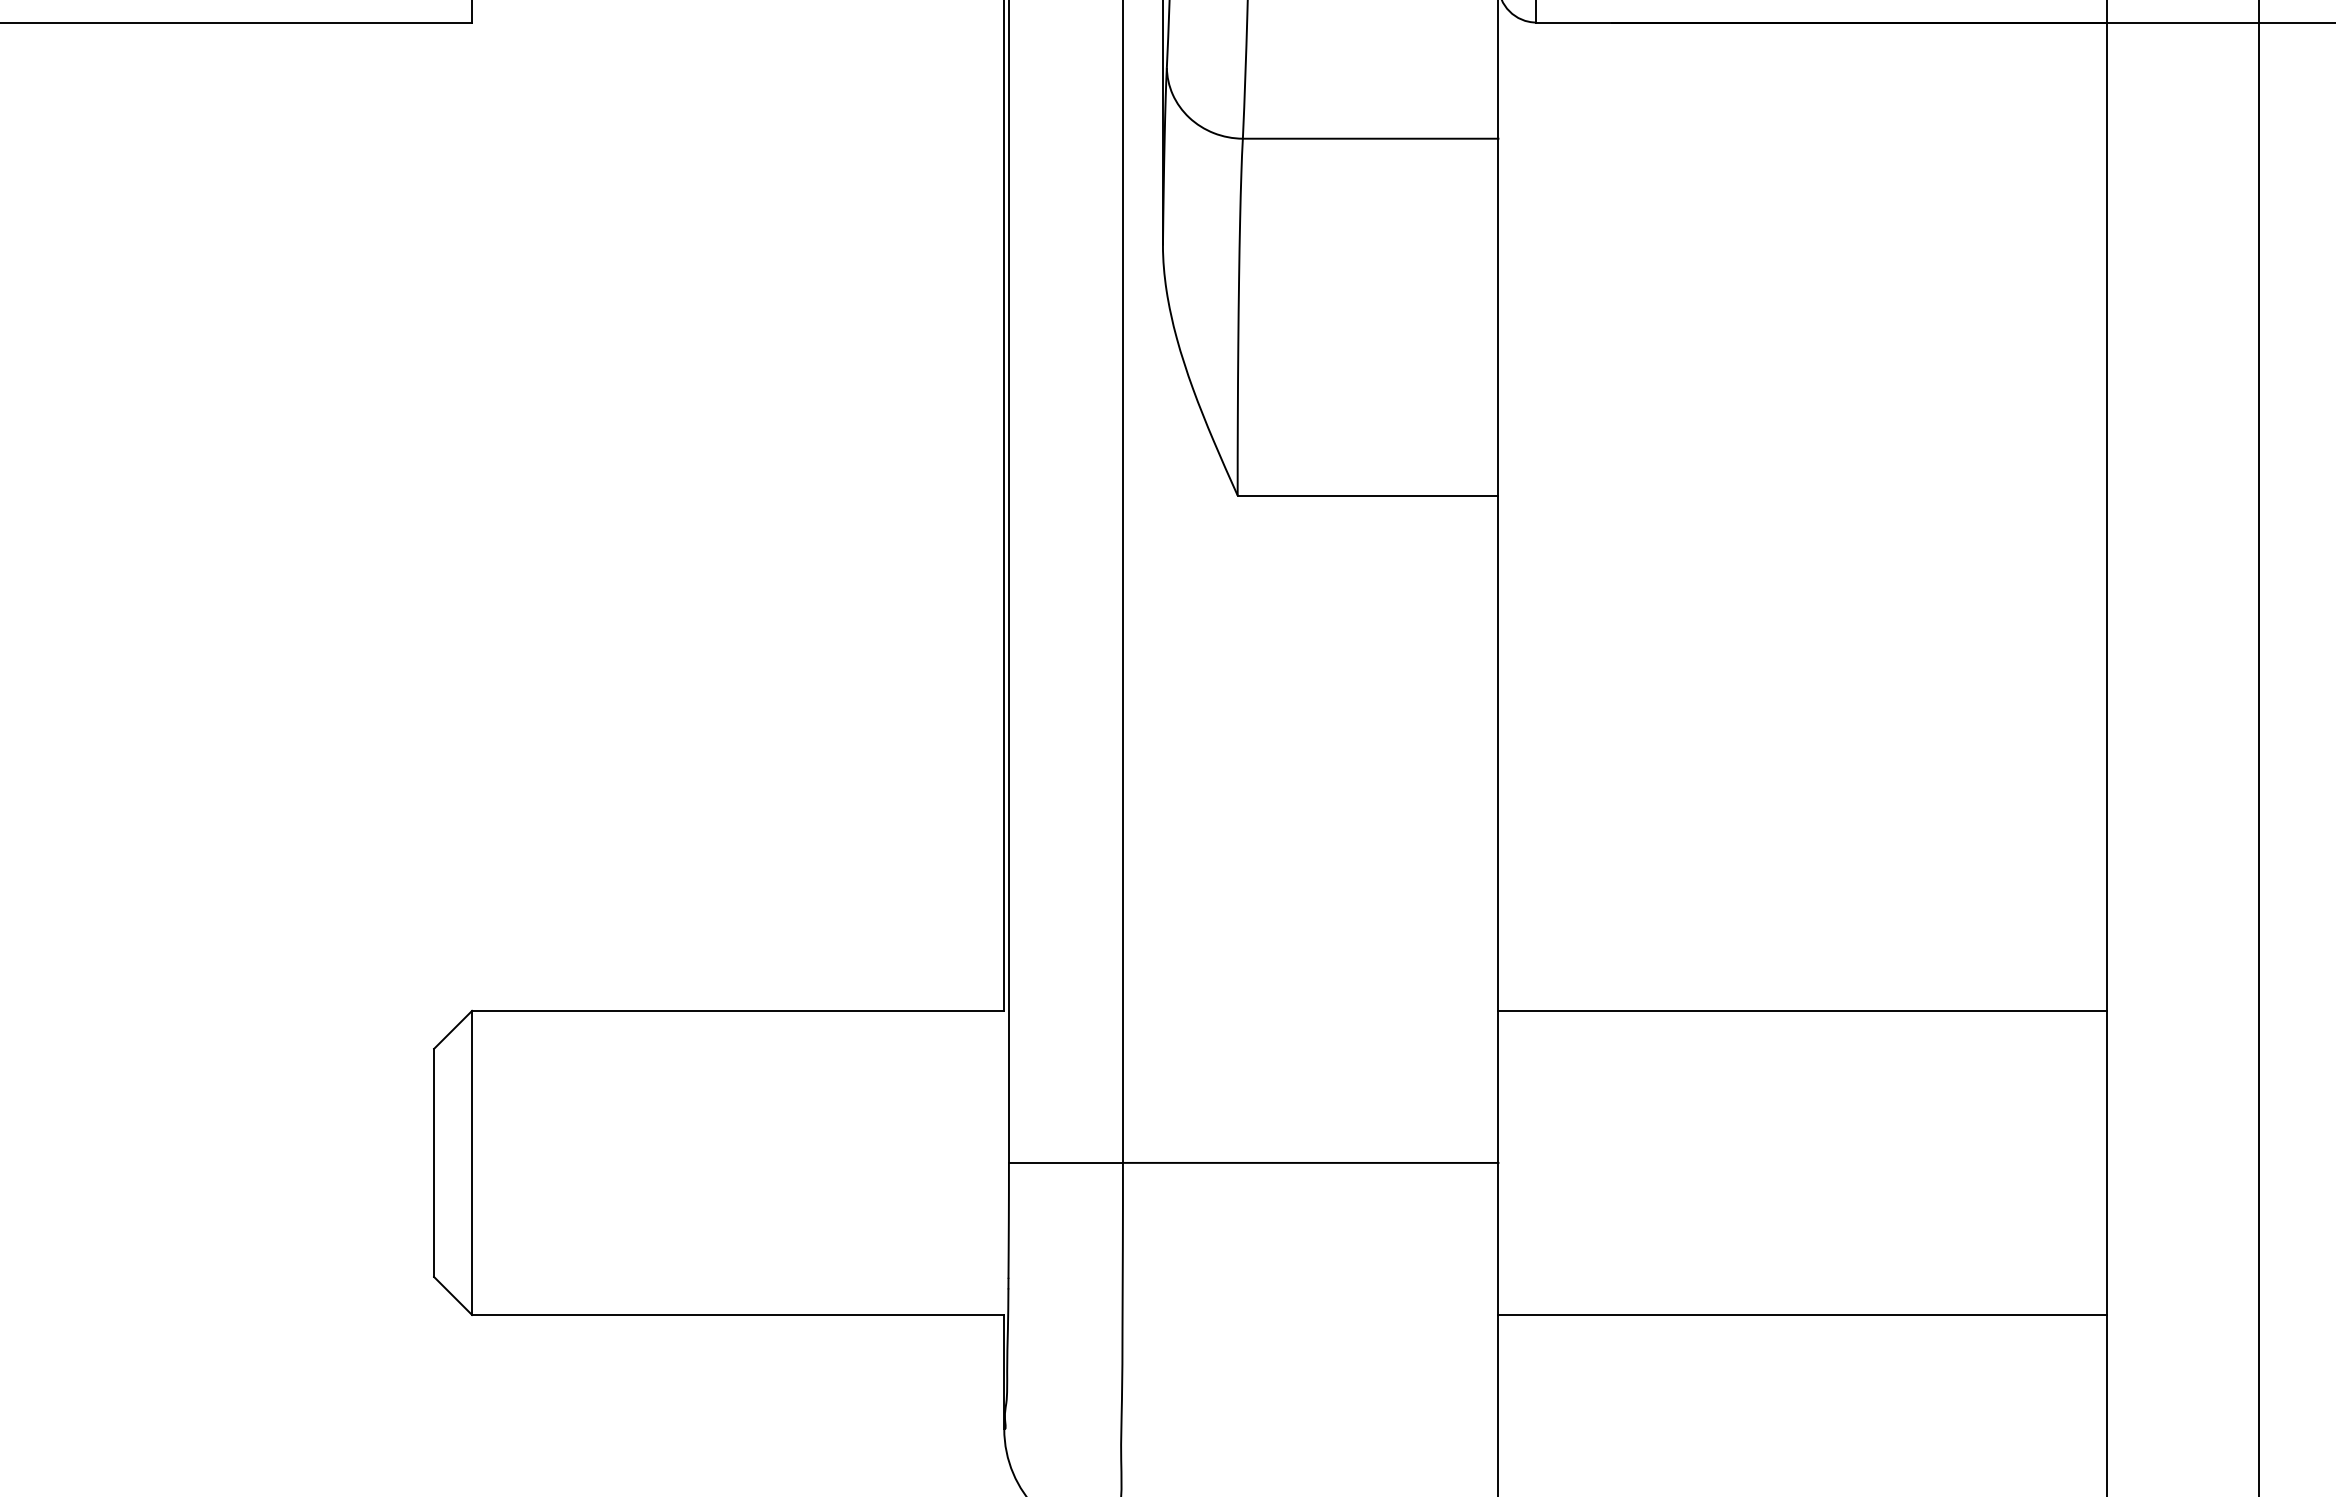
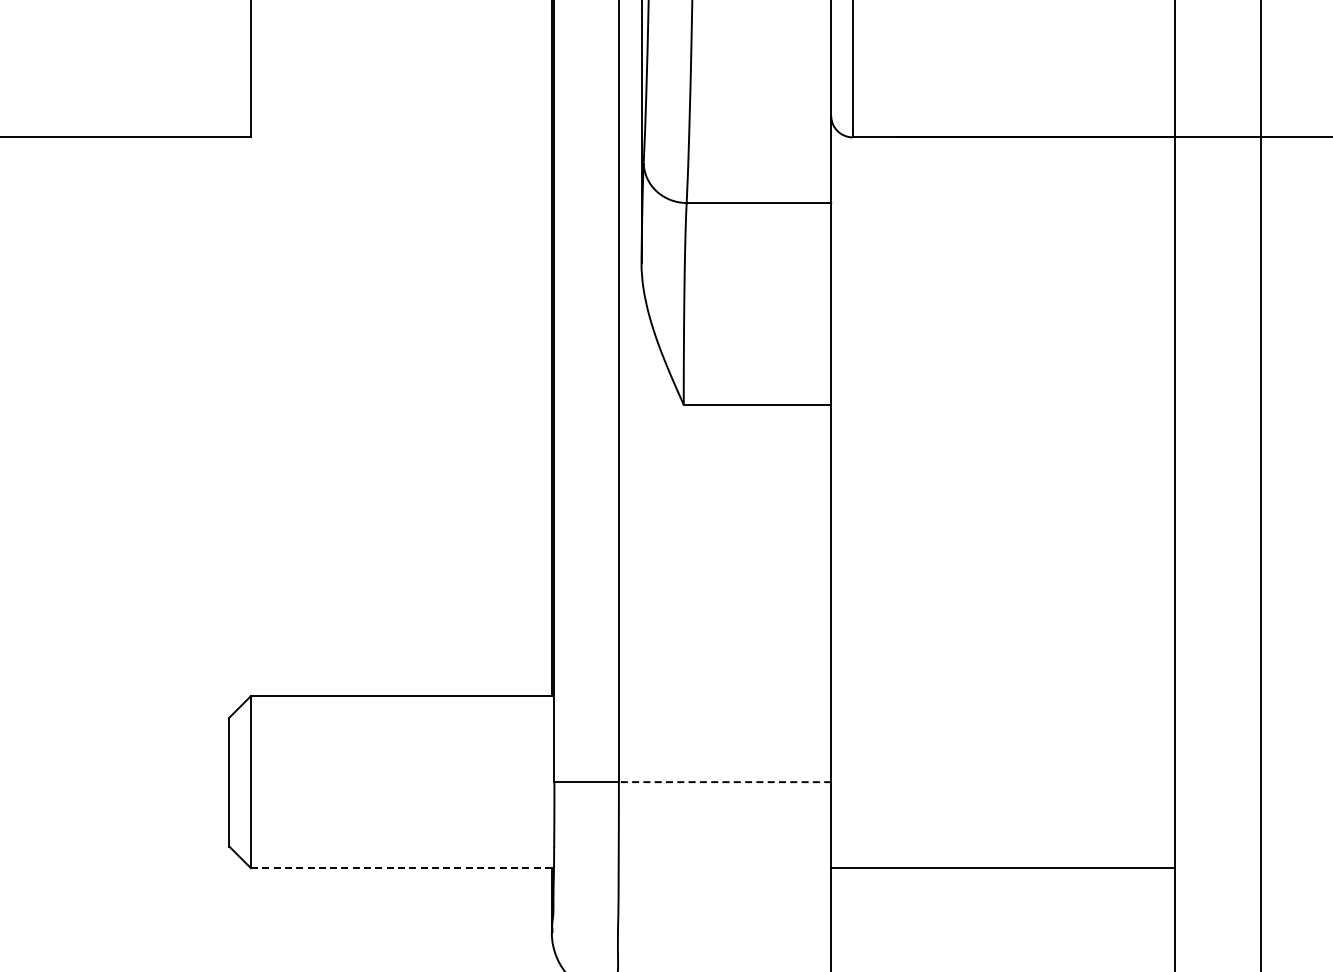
line: (1803, 1011) -> (1003, 696), removed
line: (1309, 1163) -> (724, 782), solid -> dashed
line: (736, 1315) -> (400, 868), solid -> dashed

